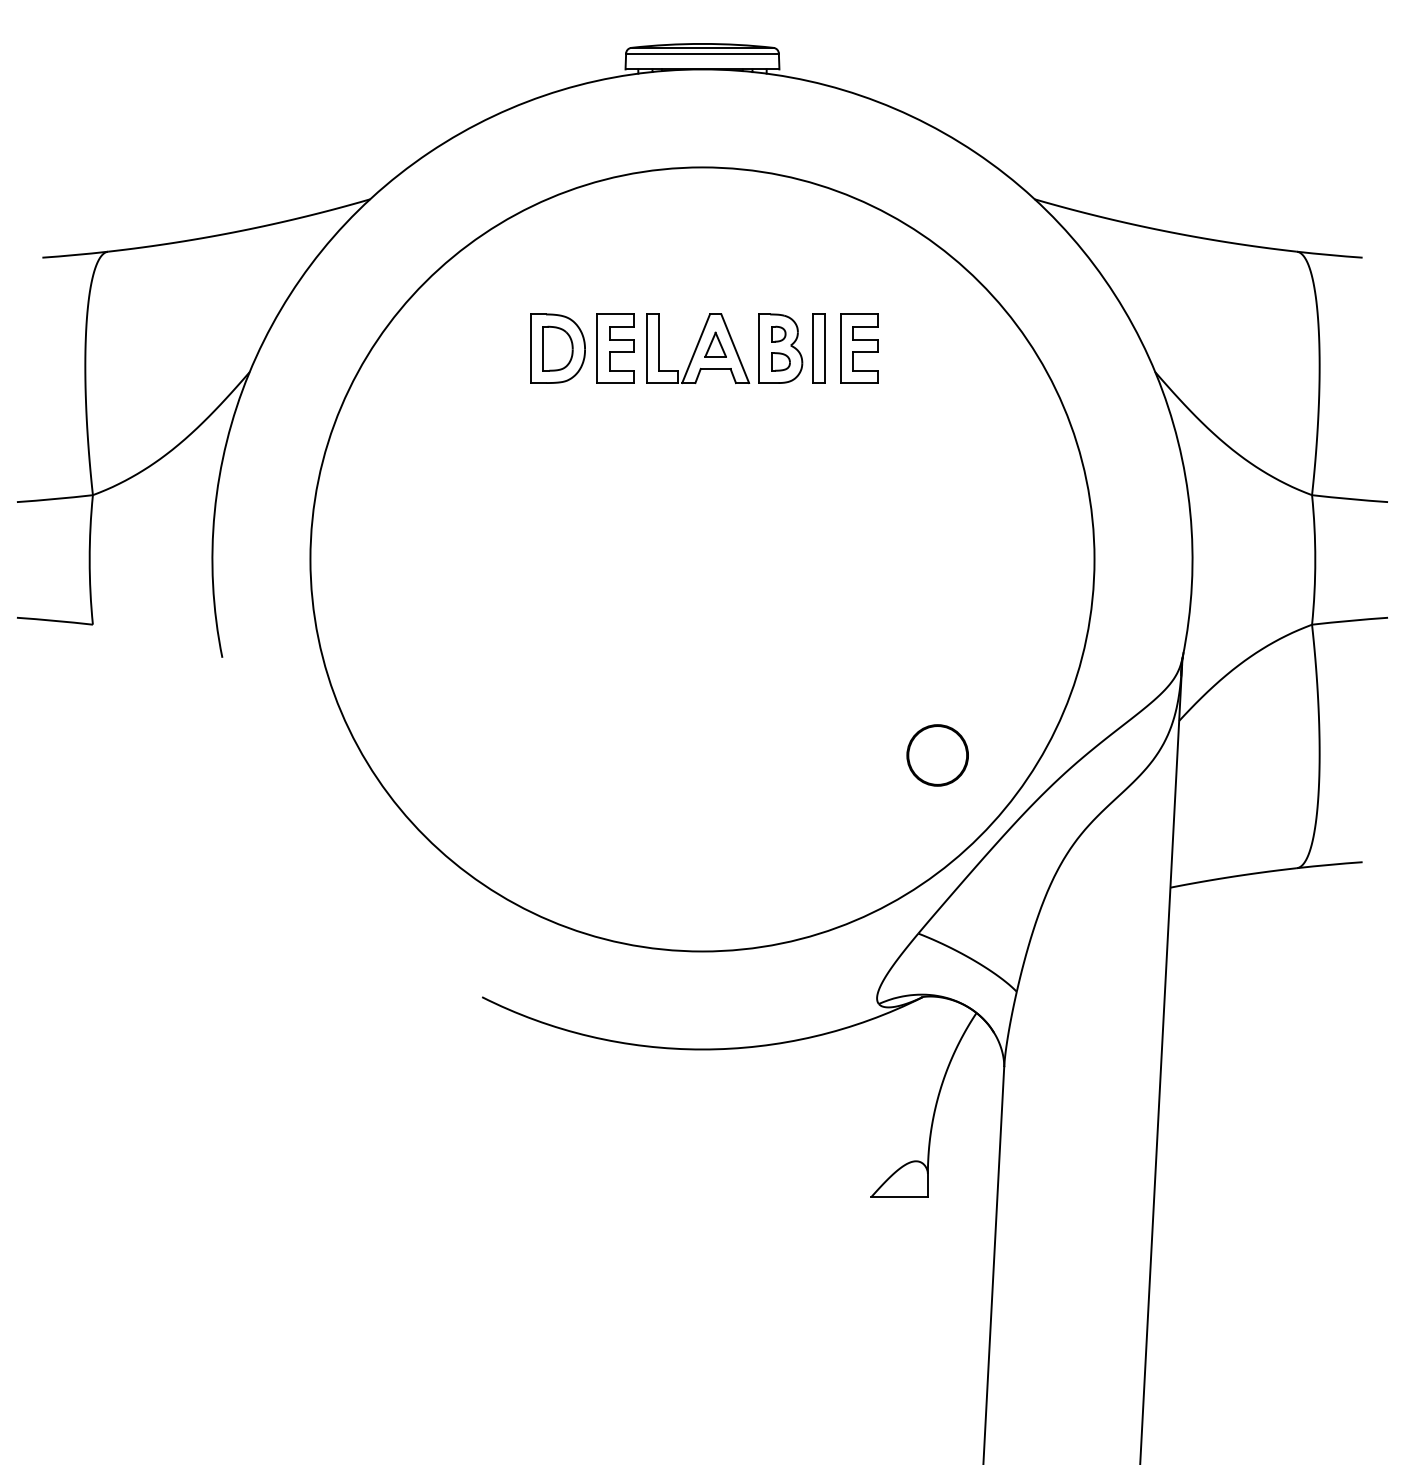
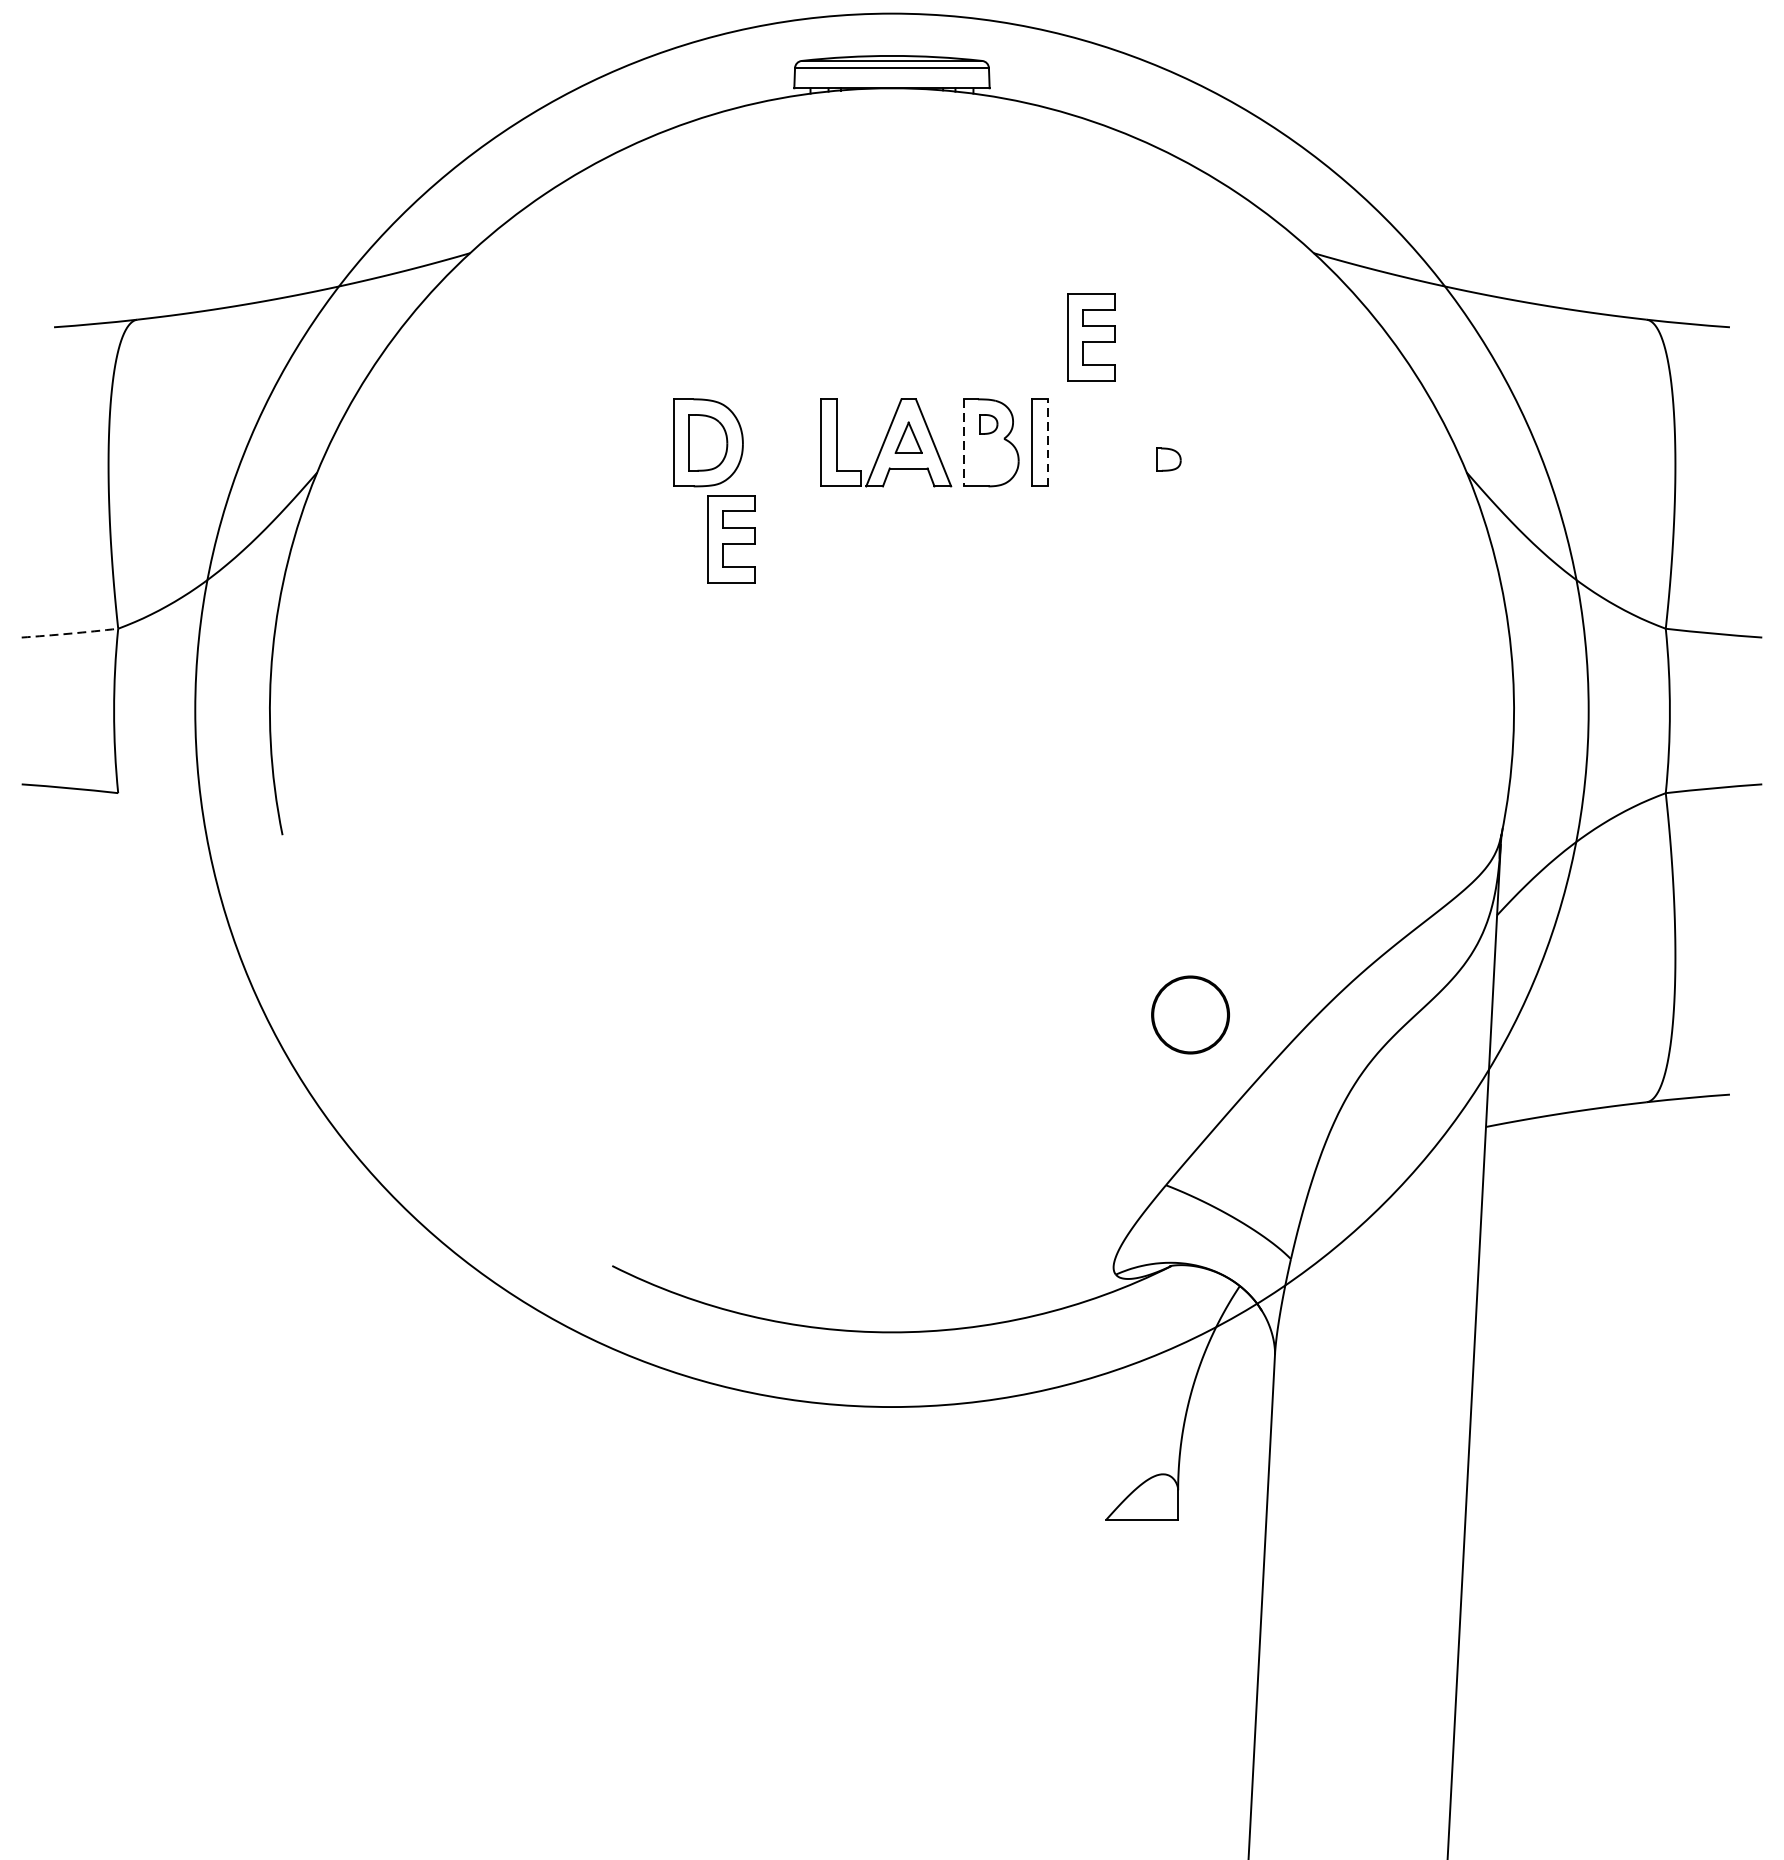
part: (615, 348) -> (730, 539), moved
line: (825, 348) -> (1048, 442), solid -> dashed
part: (859, 348) -> (1091, 337), moved
line: (759, 349) -> (964, 443), solid -> dashed
part: (780, 361) -> (1168, 459), moved
arc: (54, 499) -> (69, 634), solid -> dashed
circle: (702, 559) -> (892, 710), size x1.4
circle: (937, 755) -> (1190, 1015), moved

